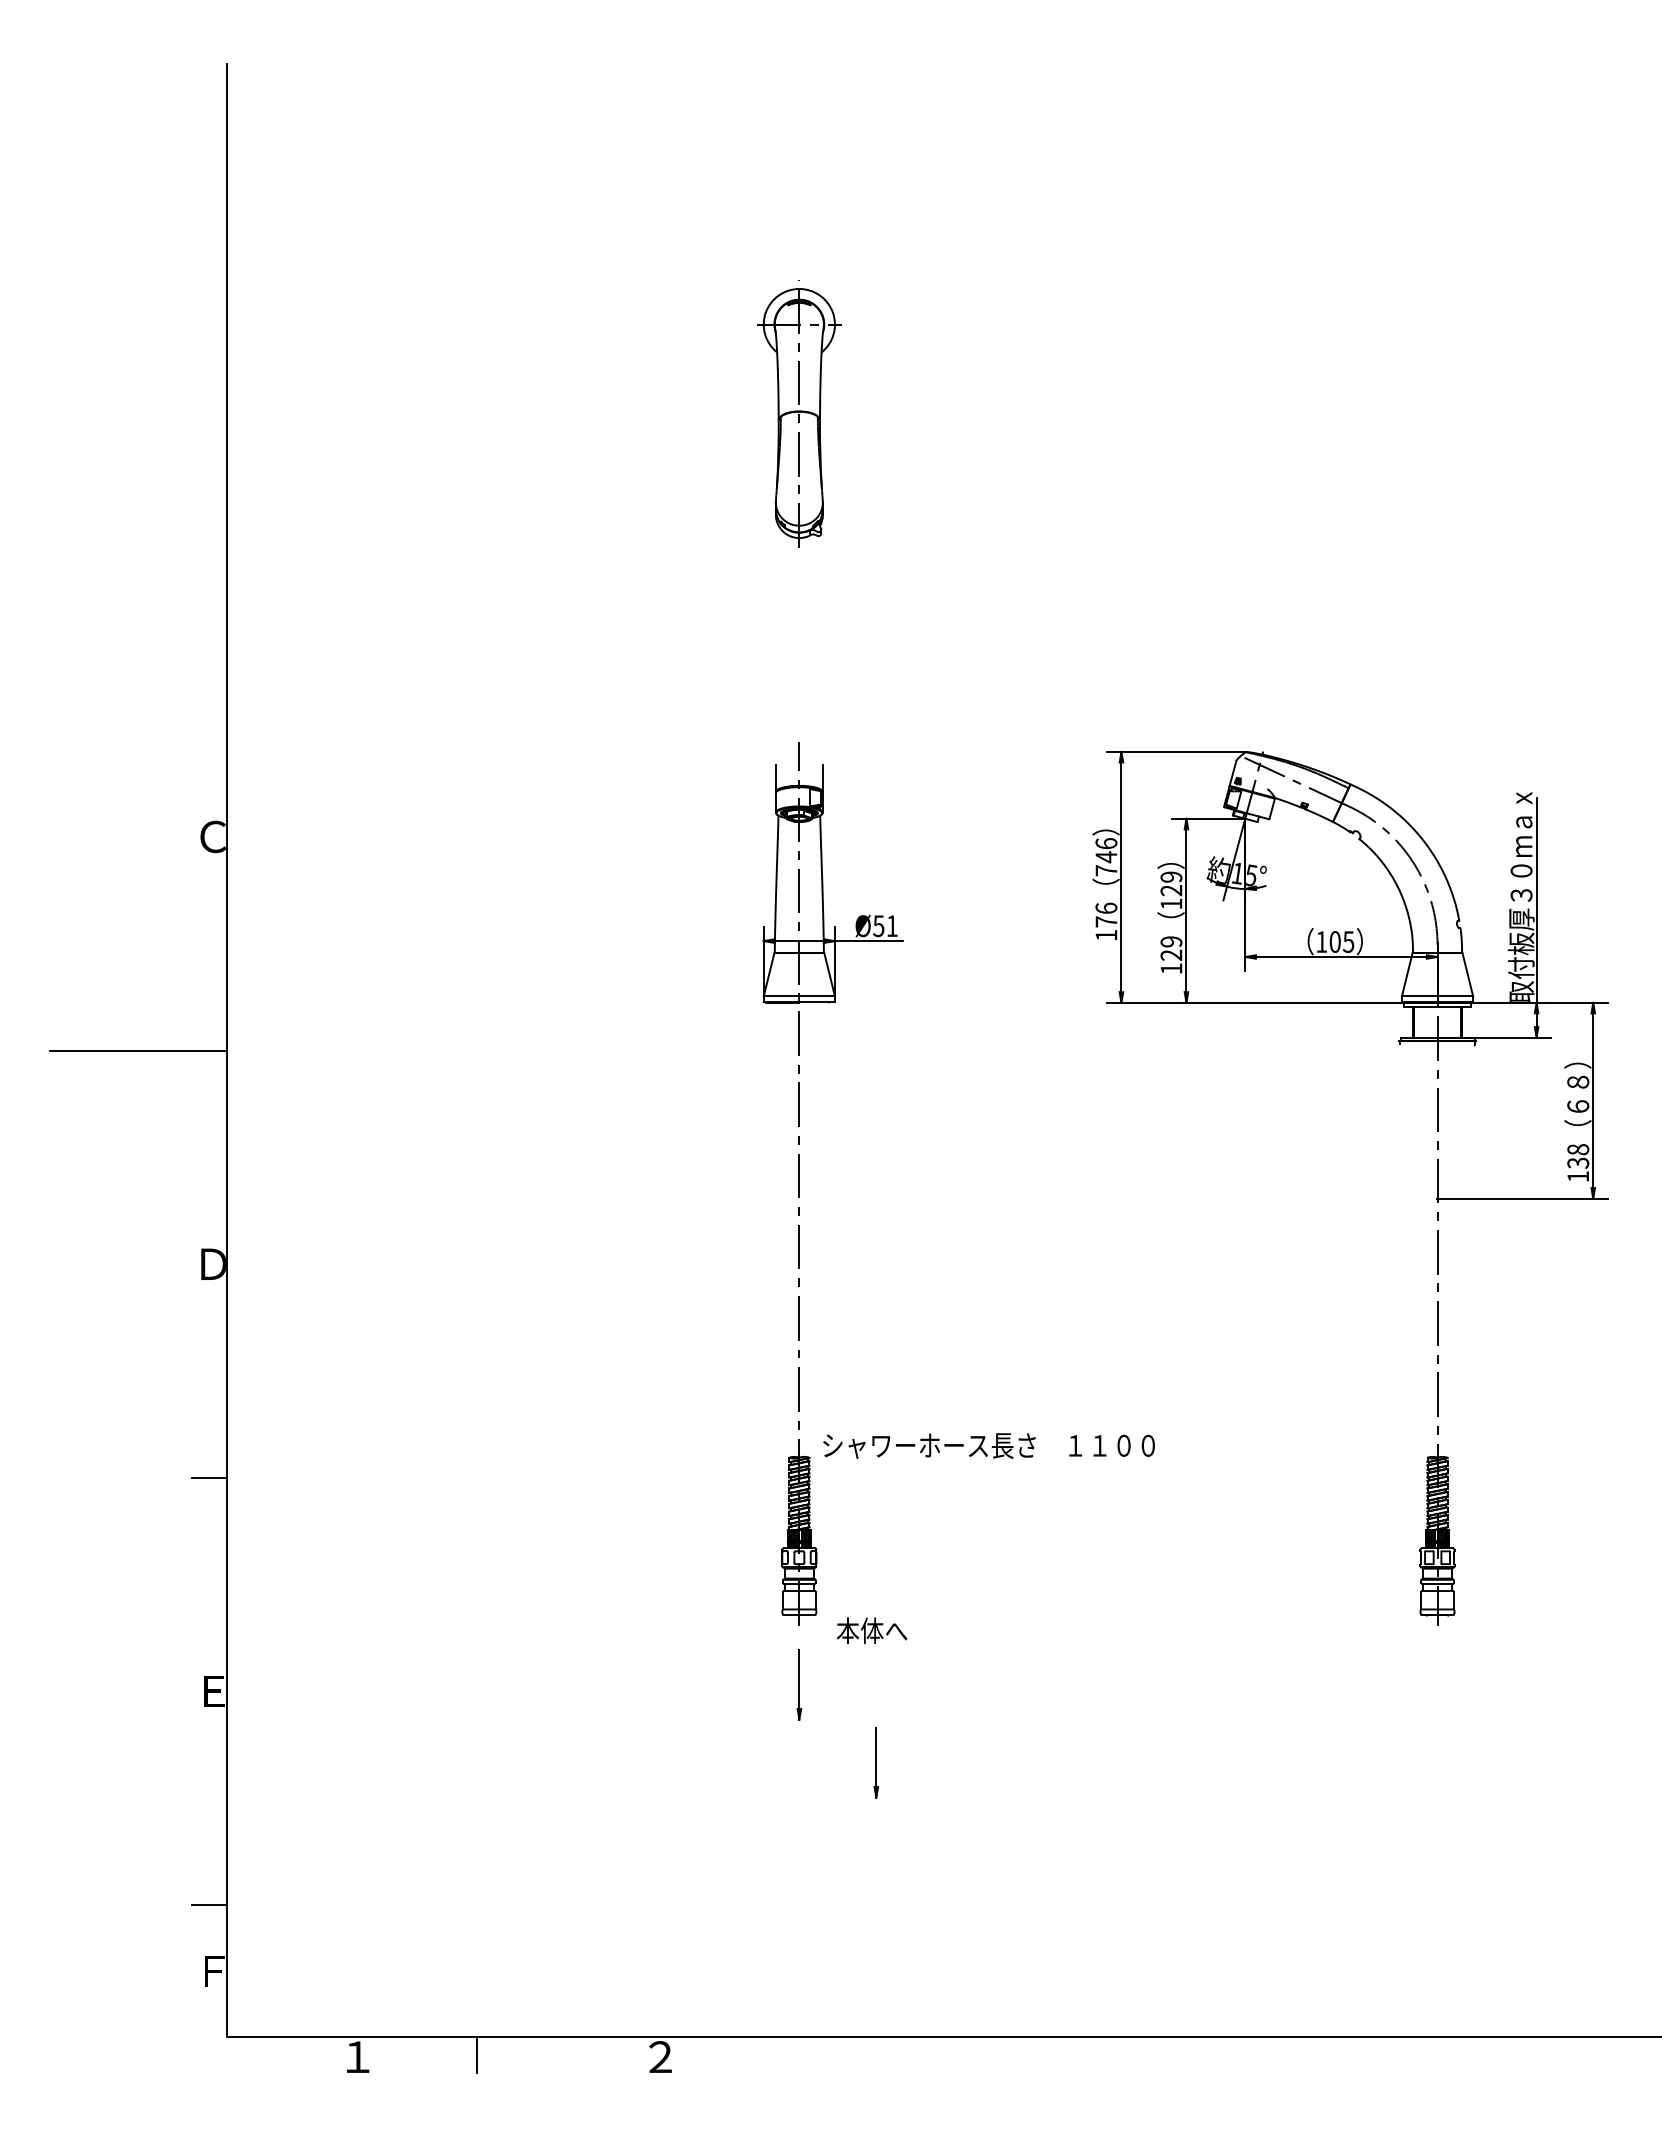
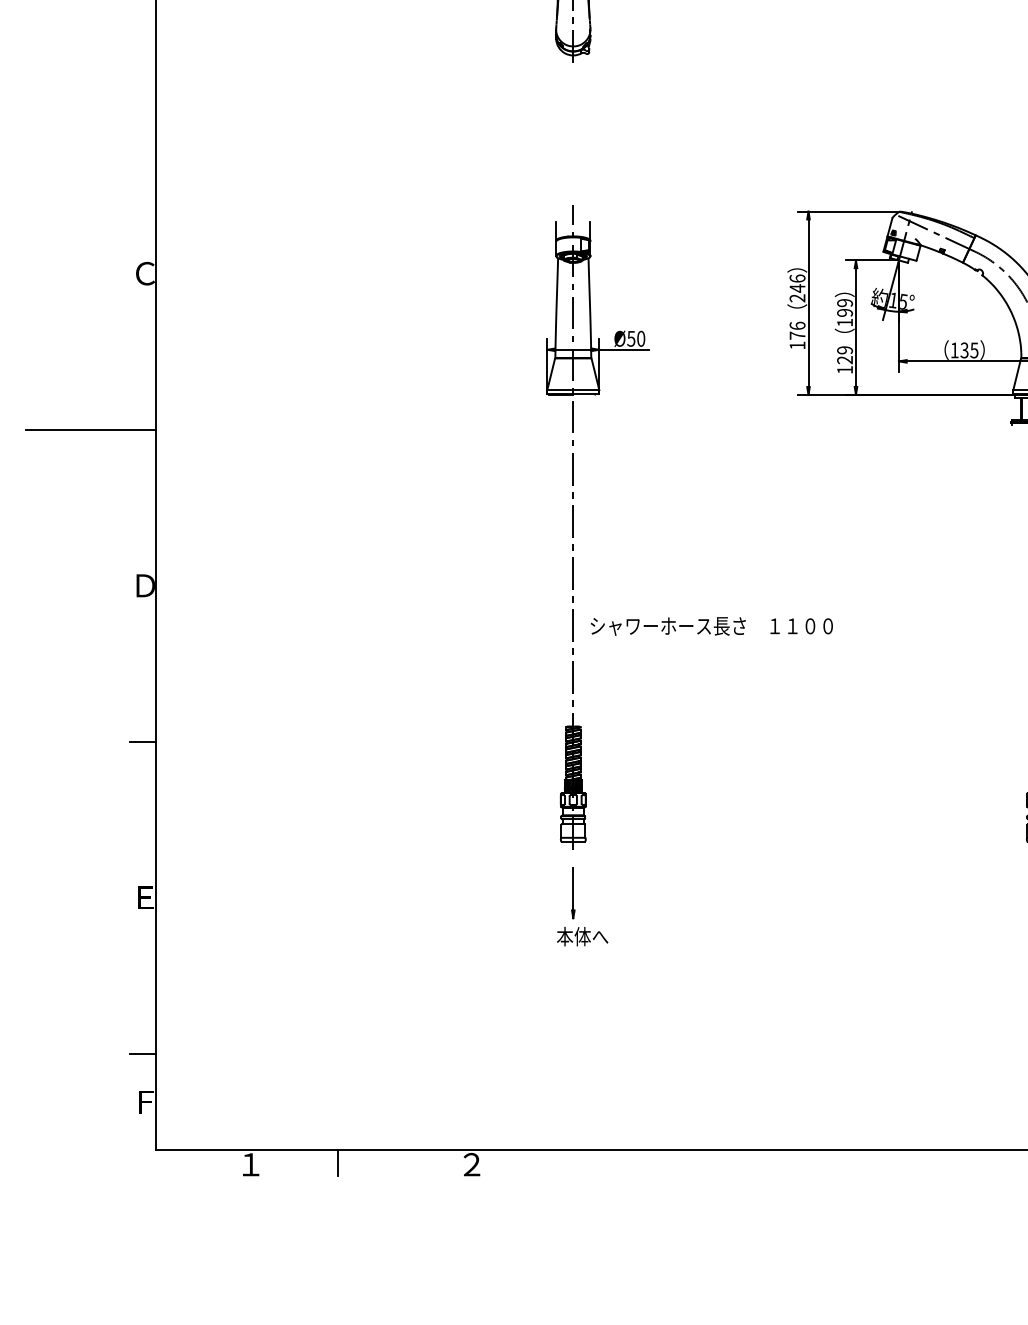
text: (1106, 870) -> (797, 298), 746 -> 246
text: (1171, 890) -> (845, 312), 129 -> 199
text: (891, 926) -> (640, 339), Ø51 -> Ø50
text: (1334, 941) -> (964, 350), 105 -> 135
text: (988, 1445) -> (711, 626), moved
text: (872, 1630) -> (582, 936), moved
part: (876, 1762) -> (629, 949), removed

